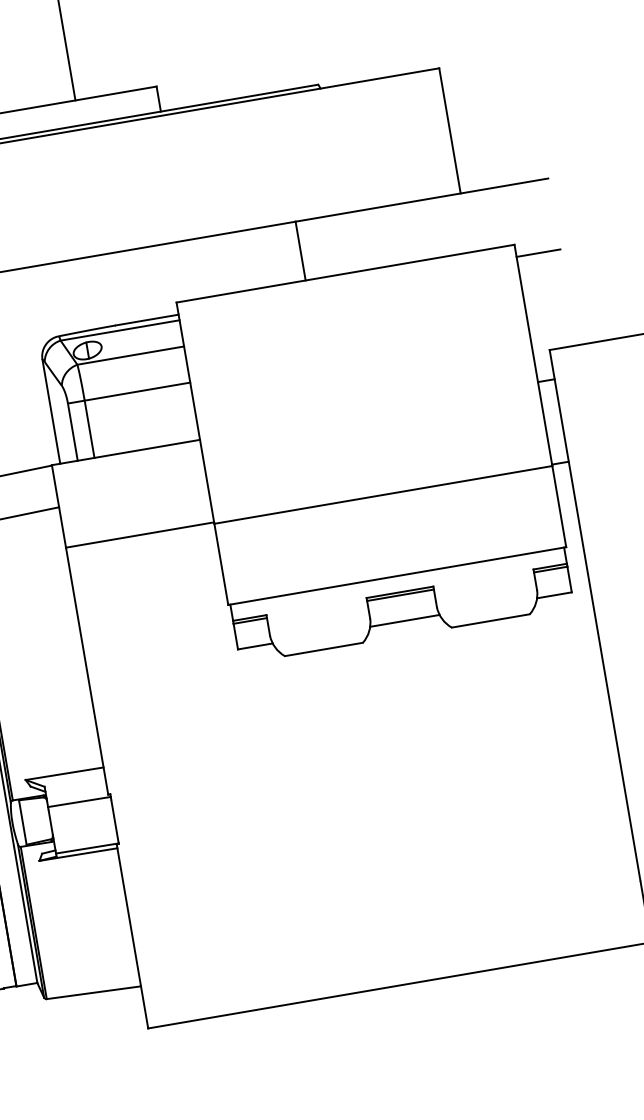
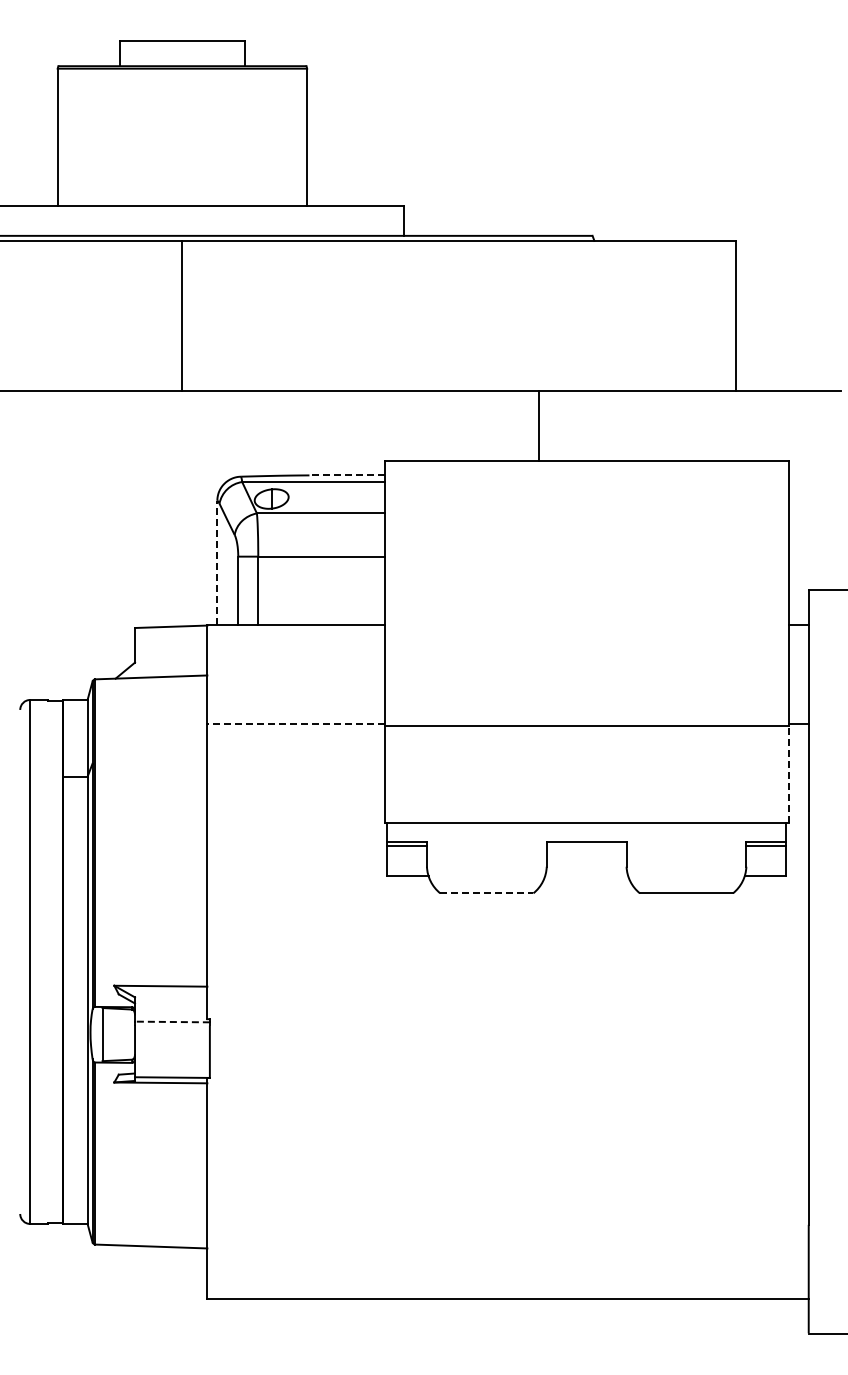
line: (538, 253) -> (814, 475), removed
line: (146, 320) -> (346, 475), solid -> dashed
line: (51, 411) -> (217, 562), solid -> dashed
line: (559, 507) -> (788, 774), solid -> dashed
line: (139, 534) -> (295, 723), solid -> dashed
line: (400, 595) -> (586, 845), removed
line: (404, 621) -> (586, 876), removed
line: (323, 649) -> (486, 893), solid -> dashed
line: (78, 801) -> (171, 1021), solid -> dashed

